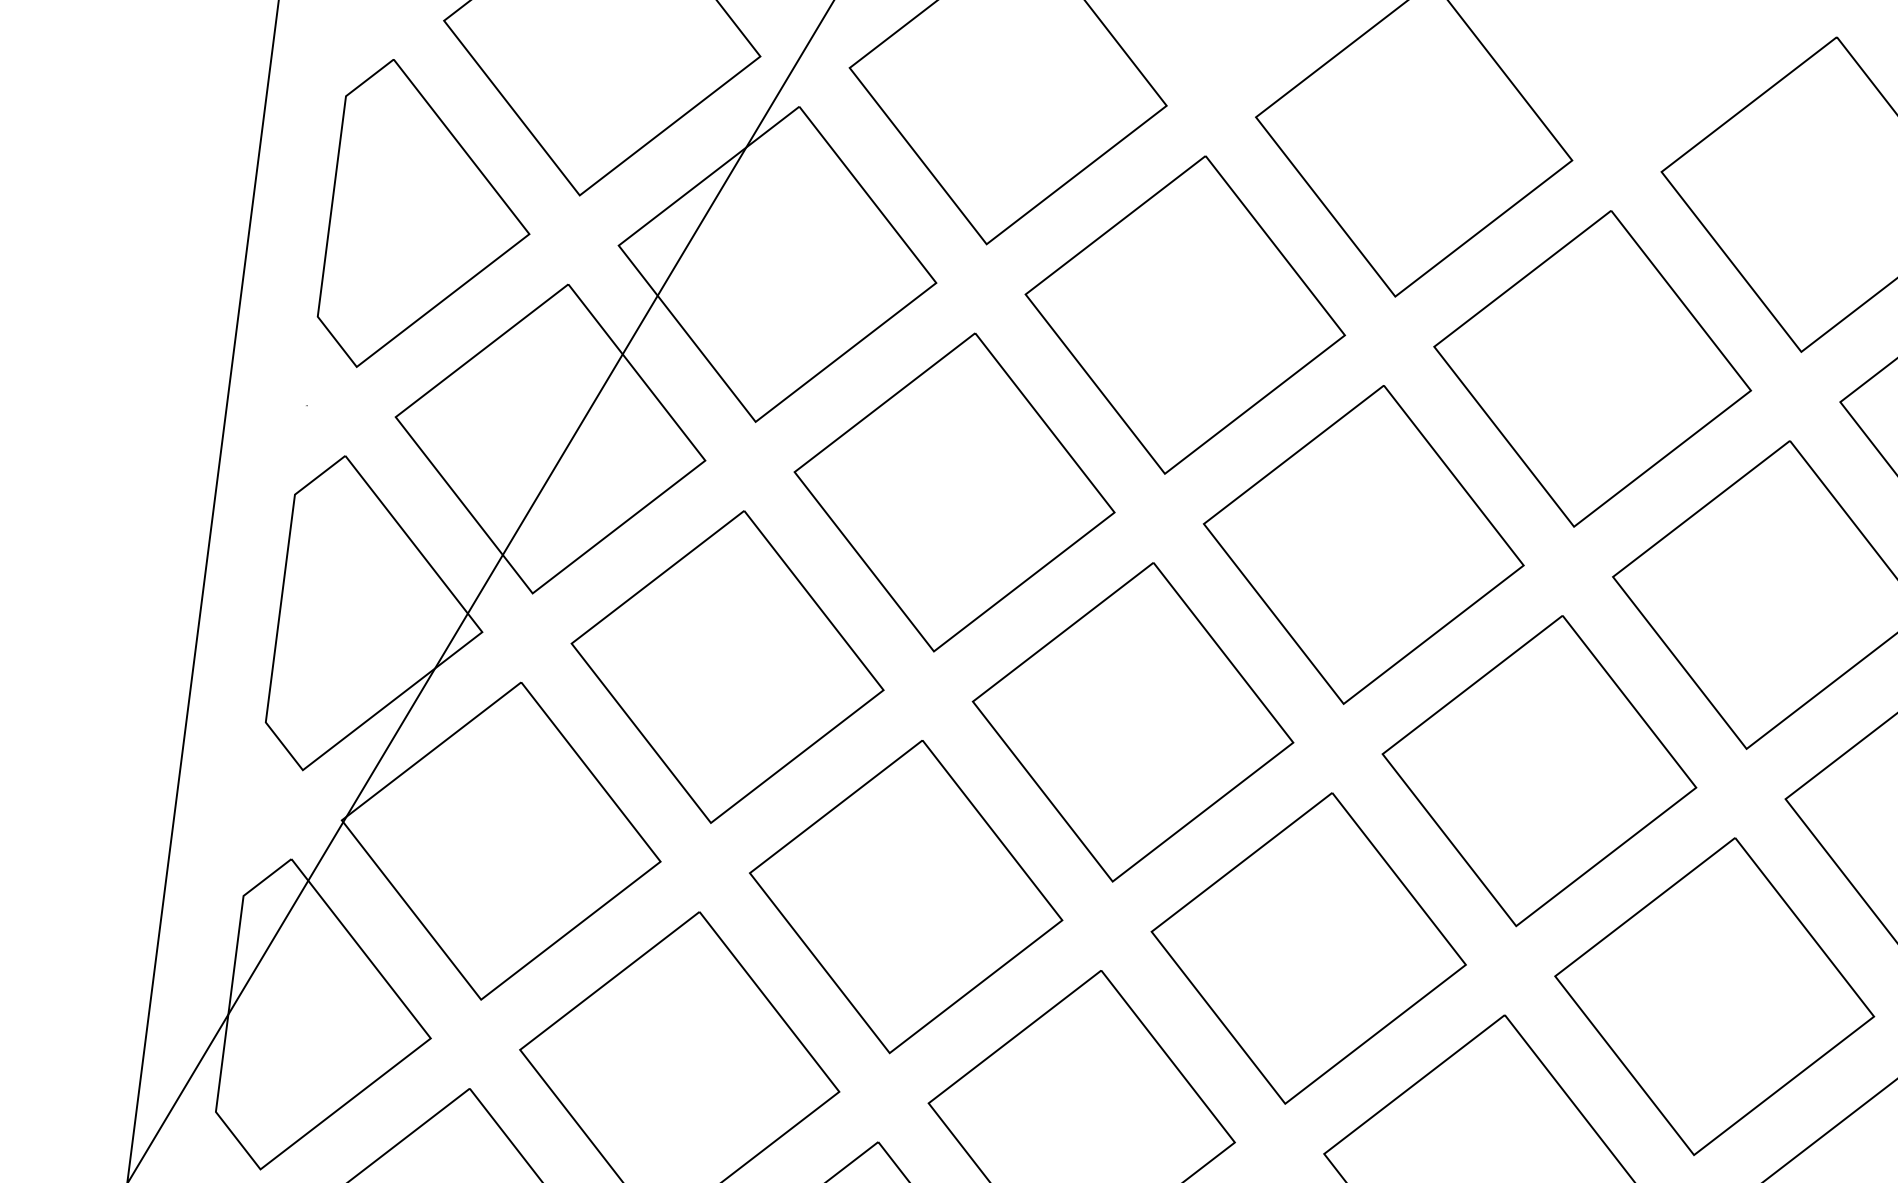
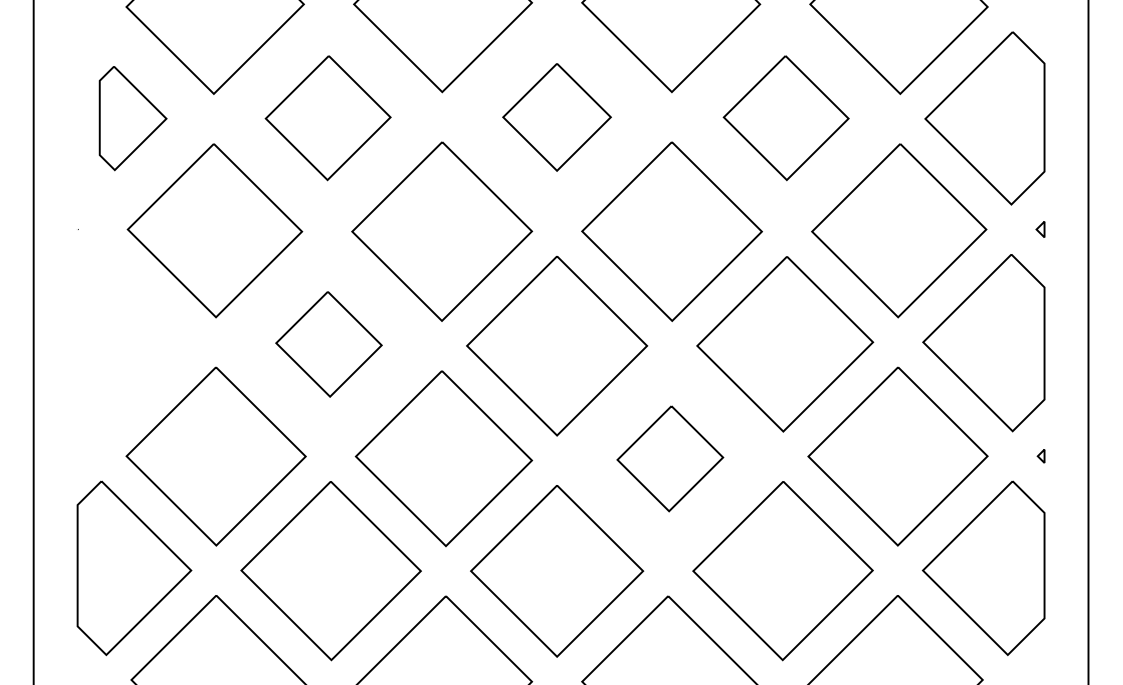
part: (429, 220) -> (132, 118), size x0.6
part: (778, 263) -> (328, 117), size x0.7
part: (1184, 315) -> (556, 117), size x0.6
part: (1593, 367) -> (786, 117), size x0.7
part: (379, 621) -> (133, 343), removed
part: (726, 667) -> (328, 344), size x0.6
part: (1309, 948) -> (670, 458), size x0.6

